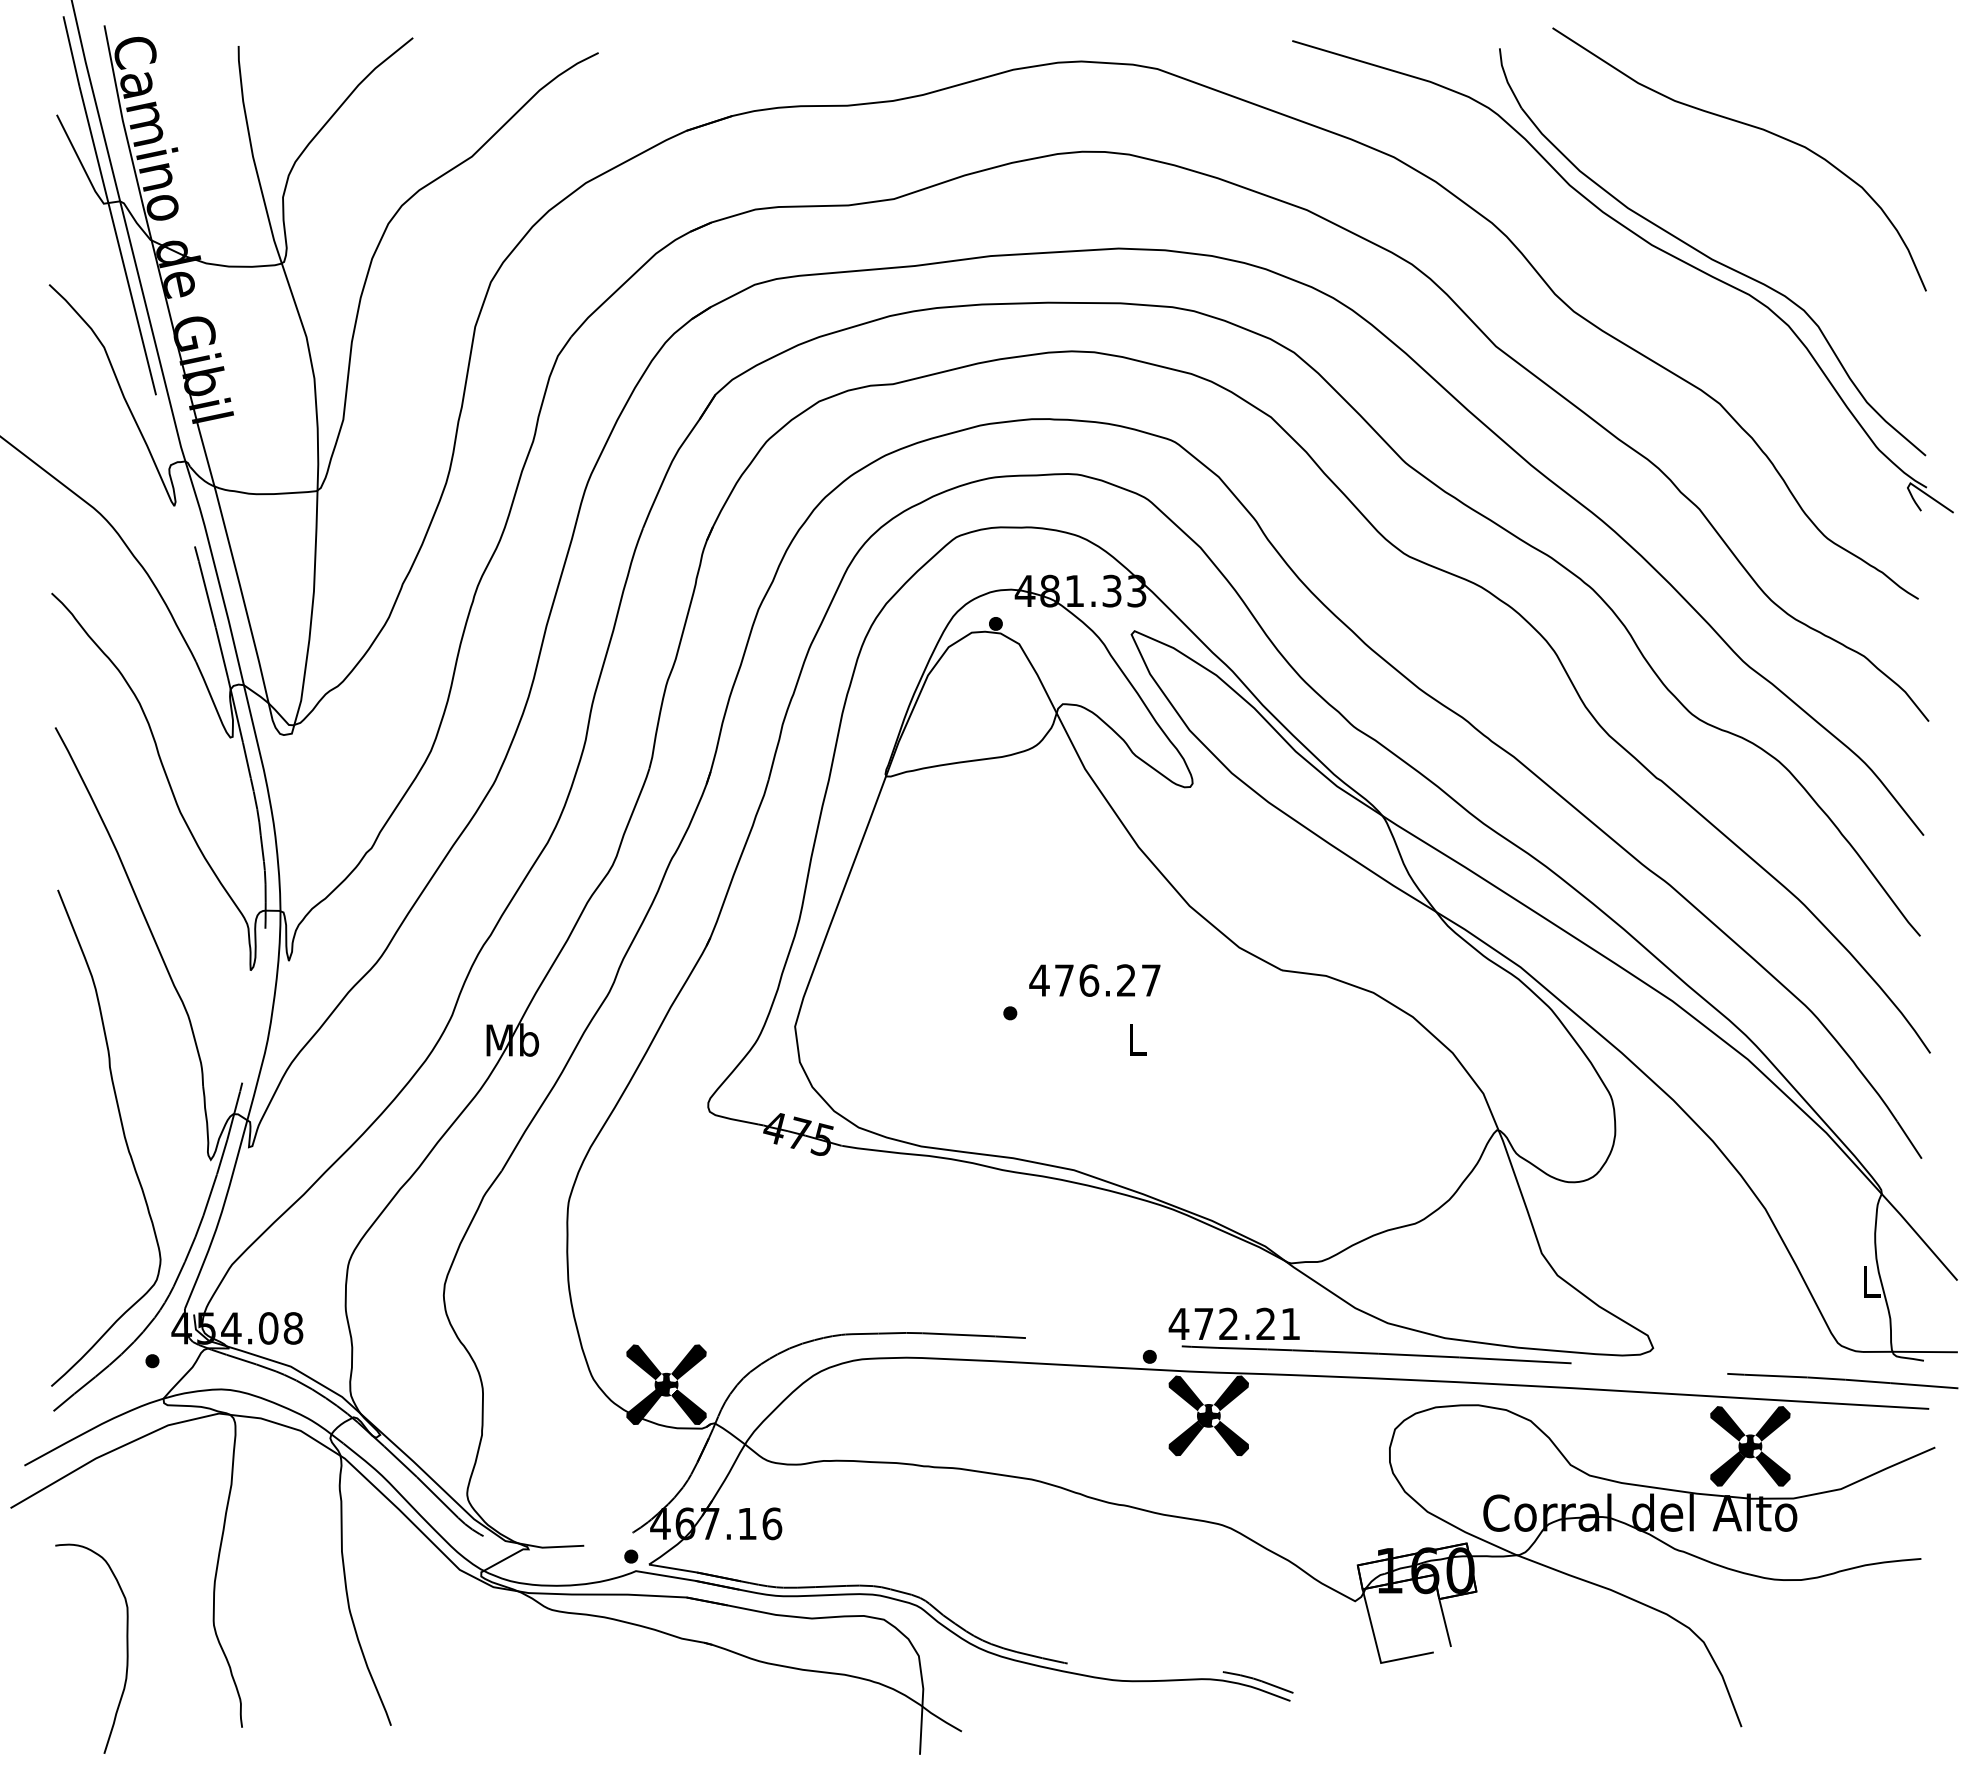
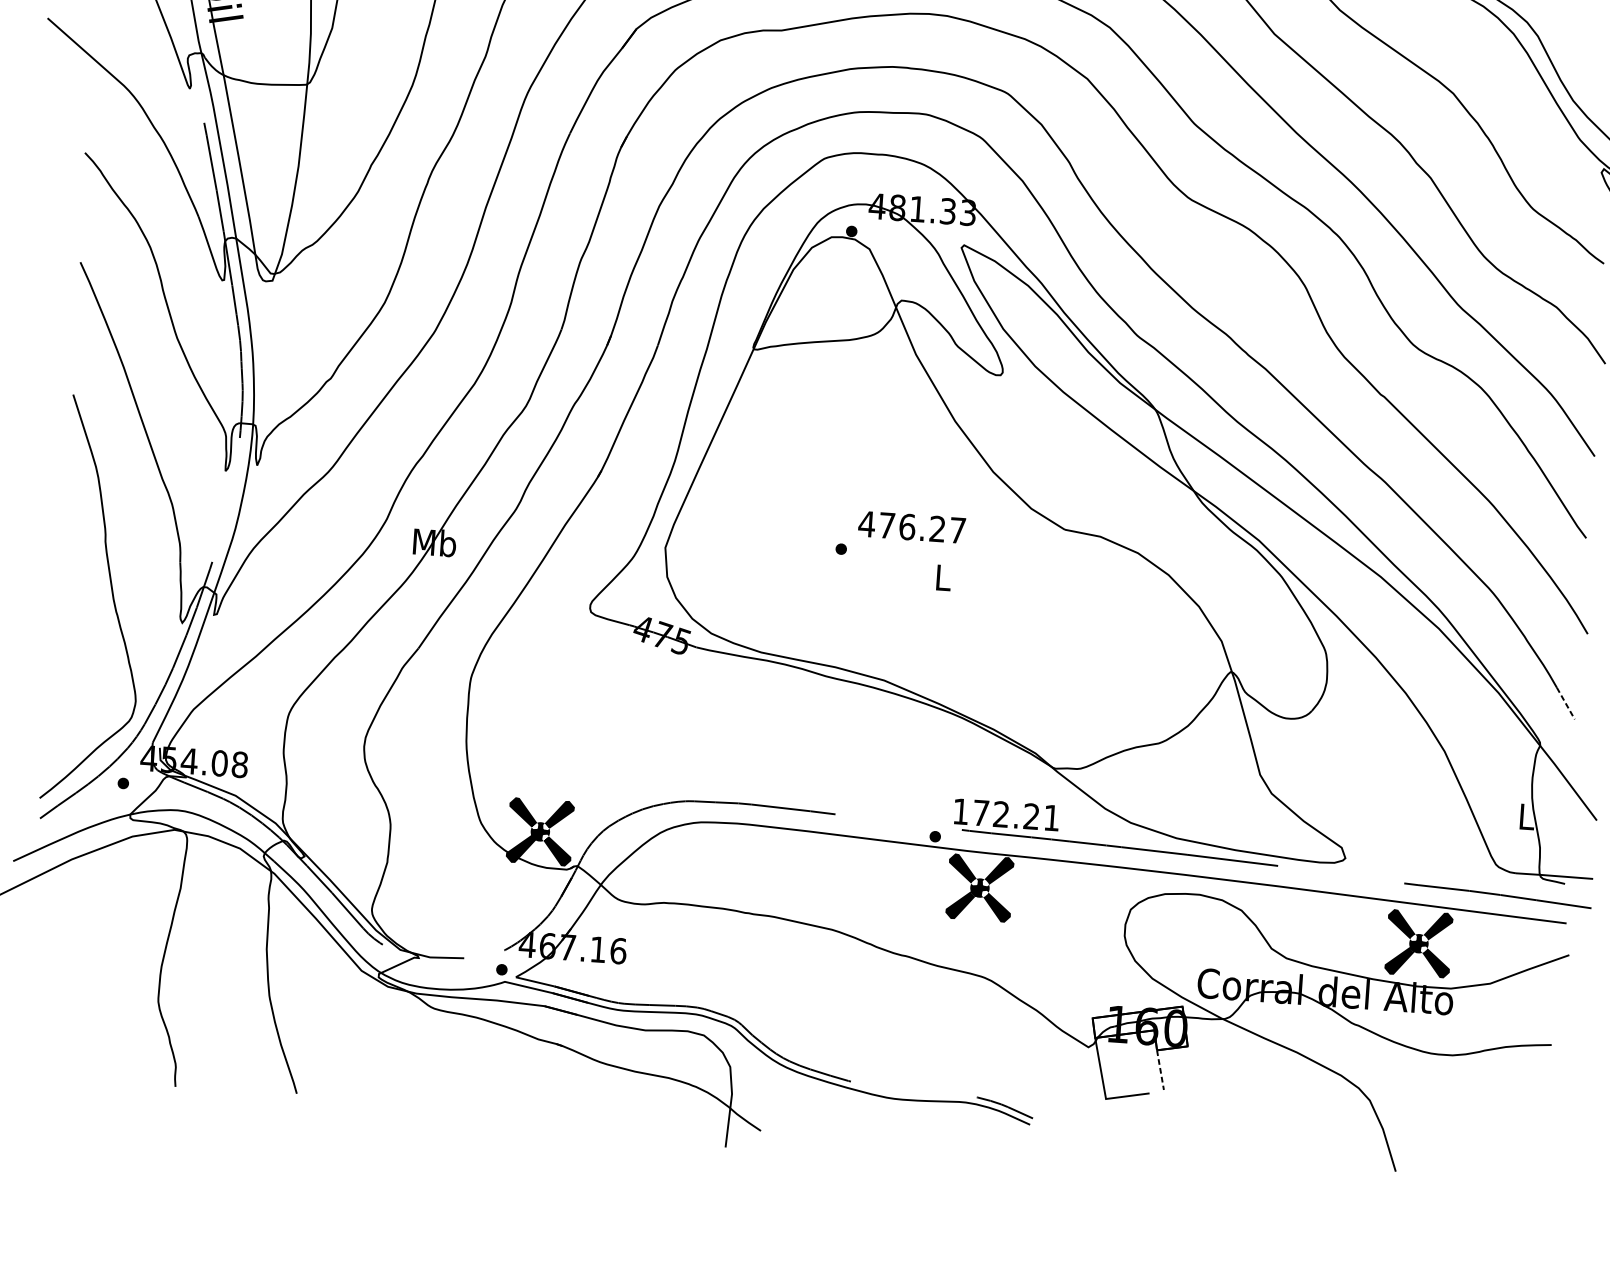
line: (1909, 1140) -> (1565, 703), solid -> dashed
text: (1178, 1323) -> (960, 811), 472.21 -> 172.21
line: (1445, 1623) -> (1160, 1070), solid -> dashed
curve: (126, 1648) -> (85, 1015), removed

